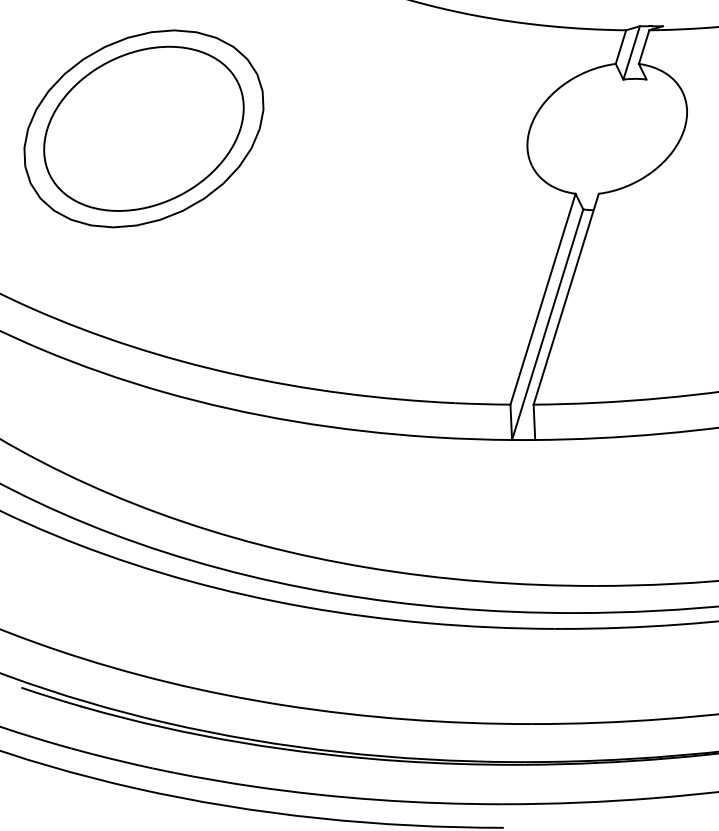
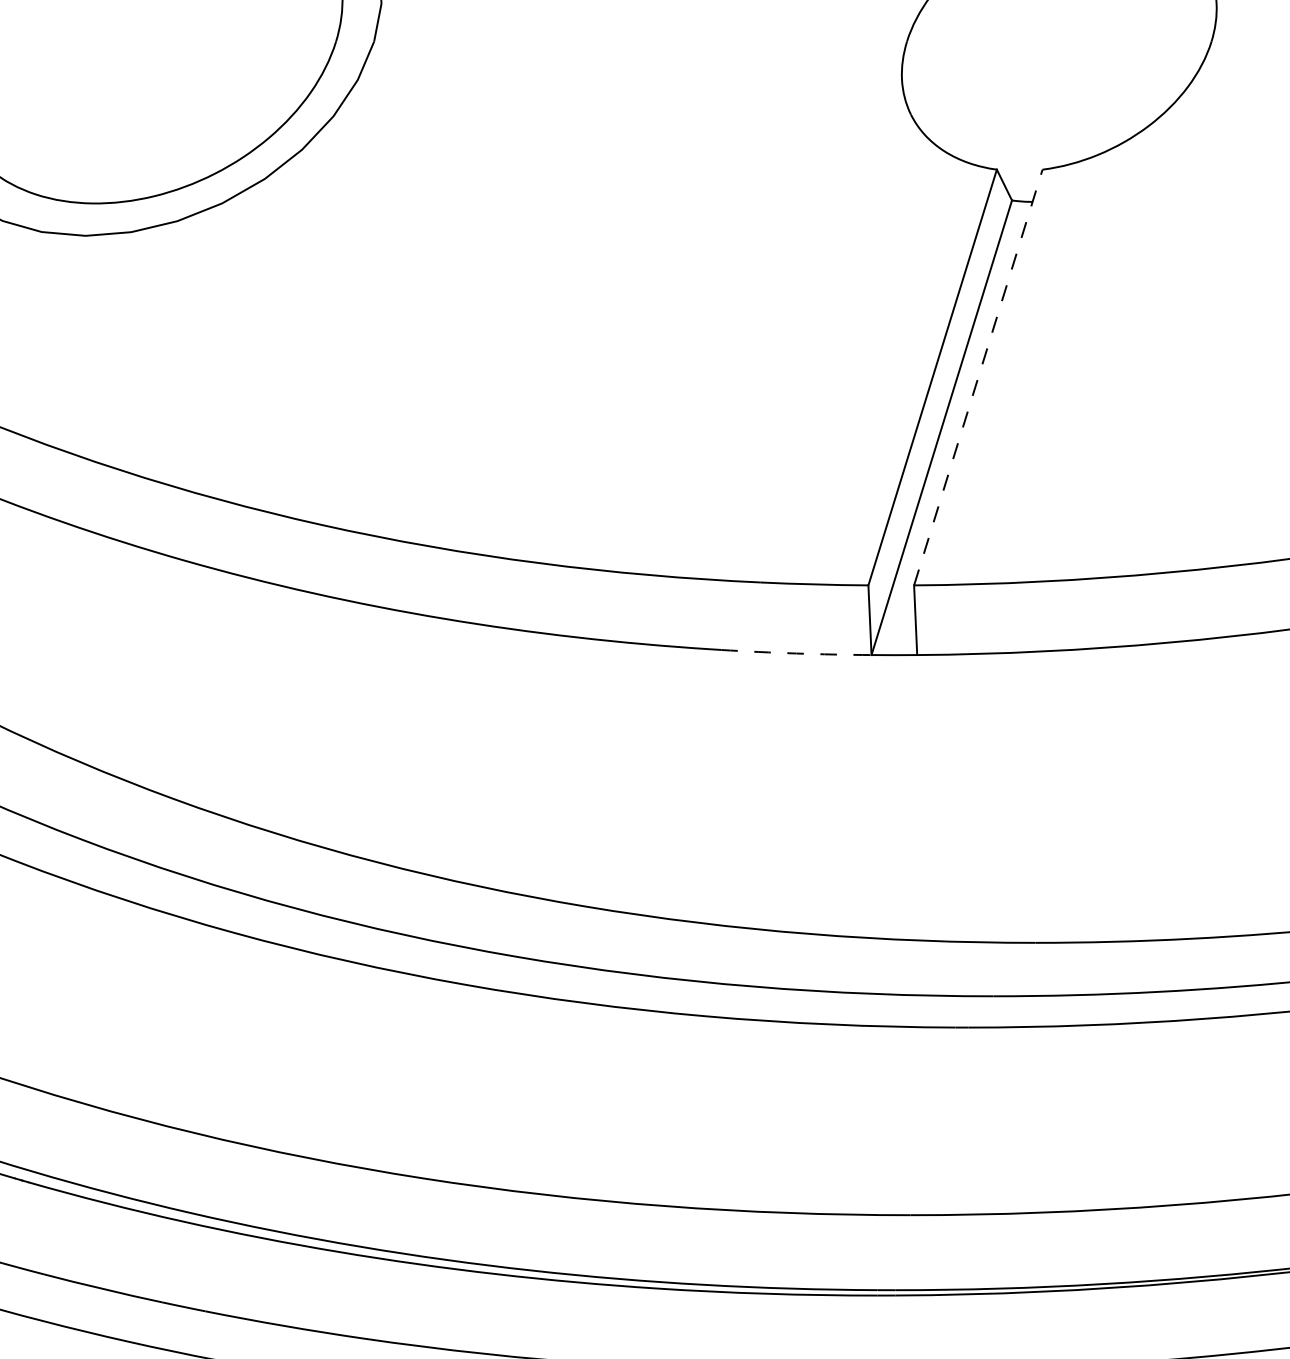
line: (566, 298) -> (978, 376), solid -> dashed
arc: (473, 439) -> (795, 654), solid -> dashed

